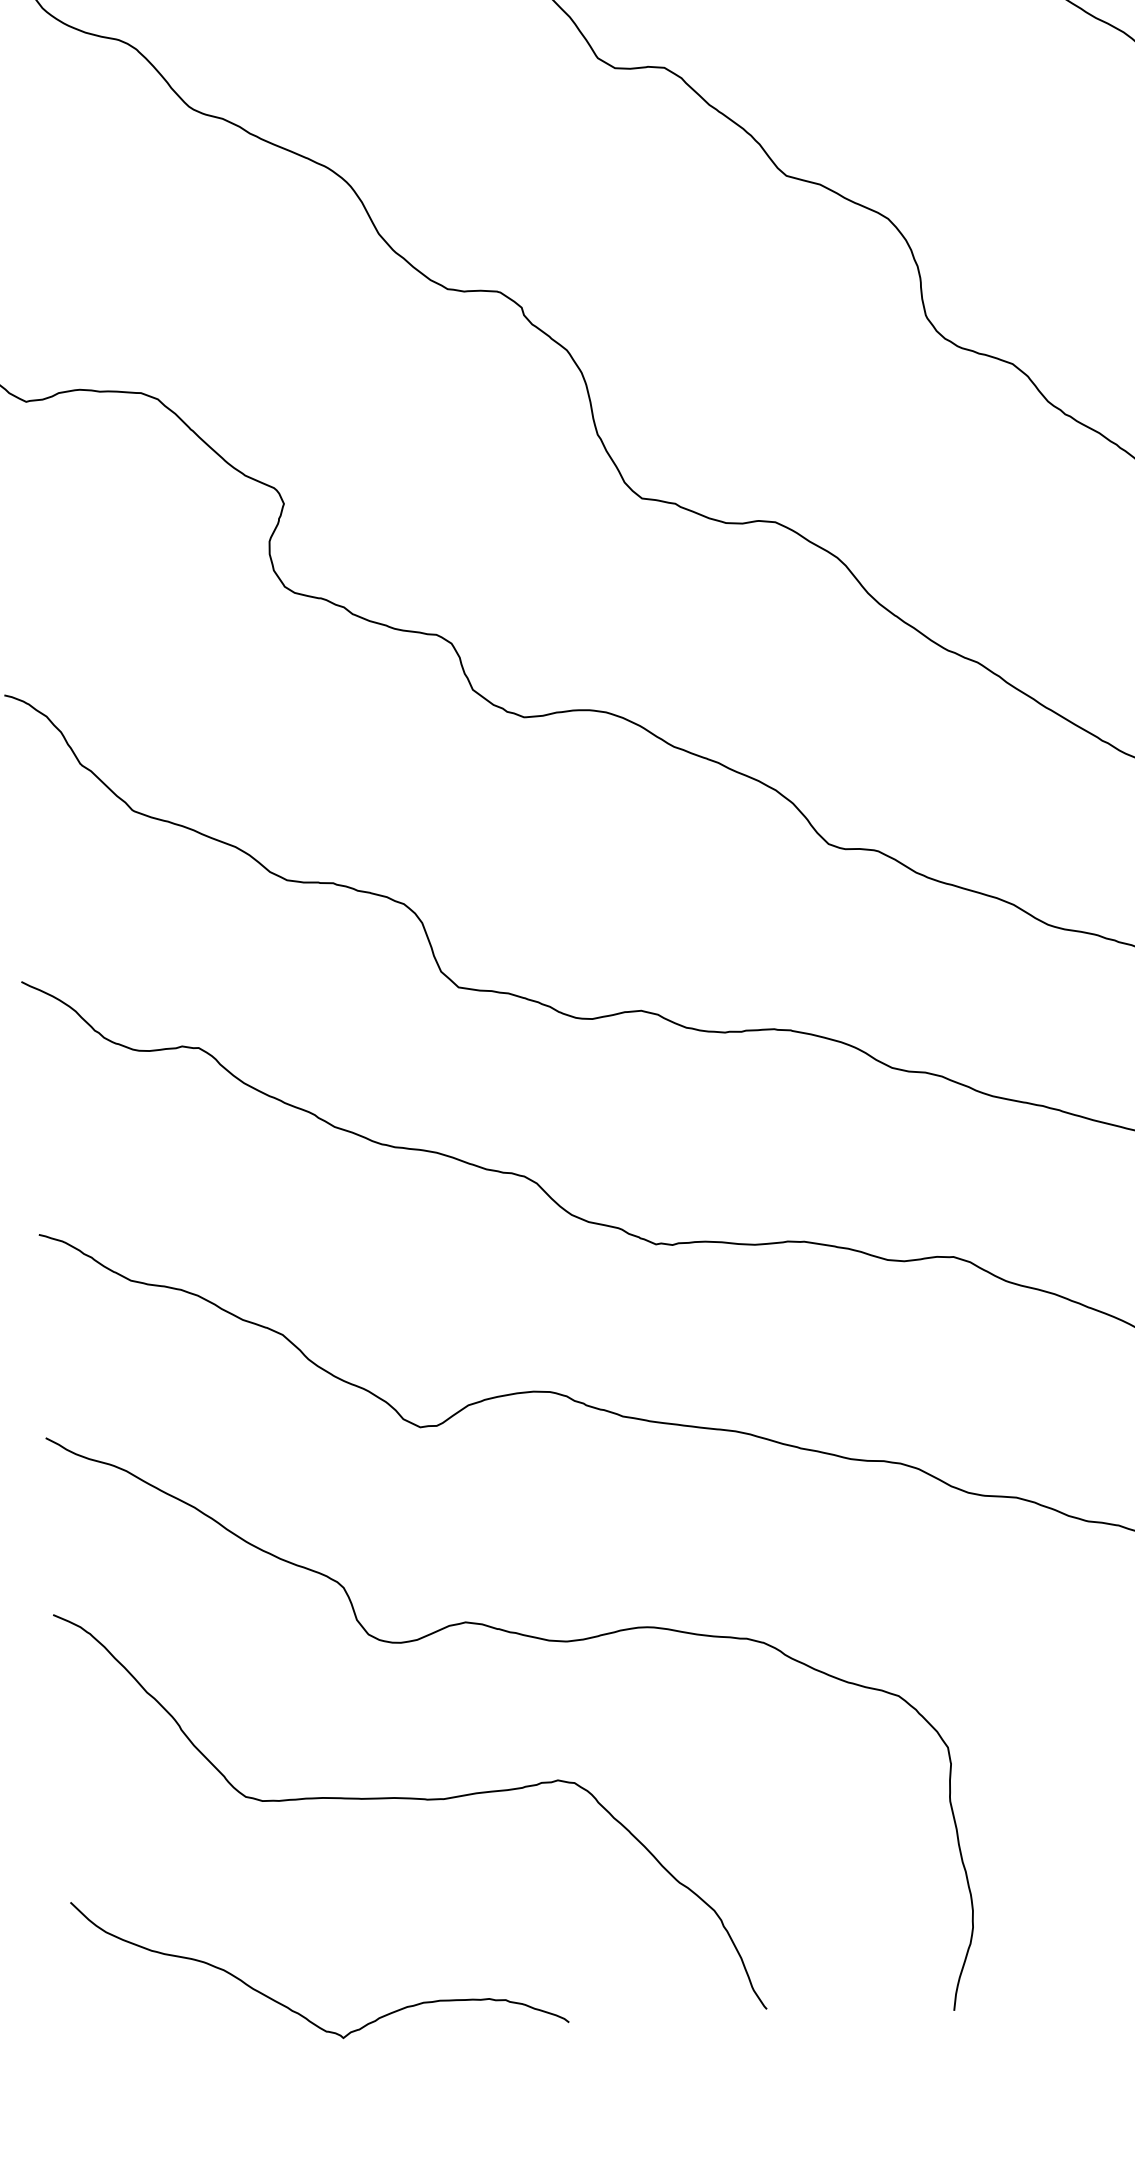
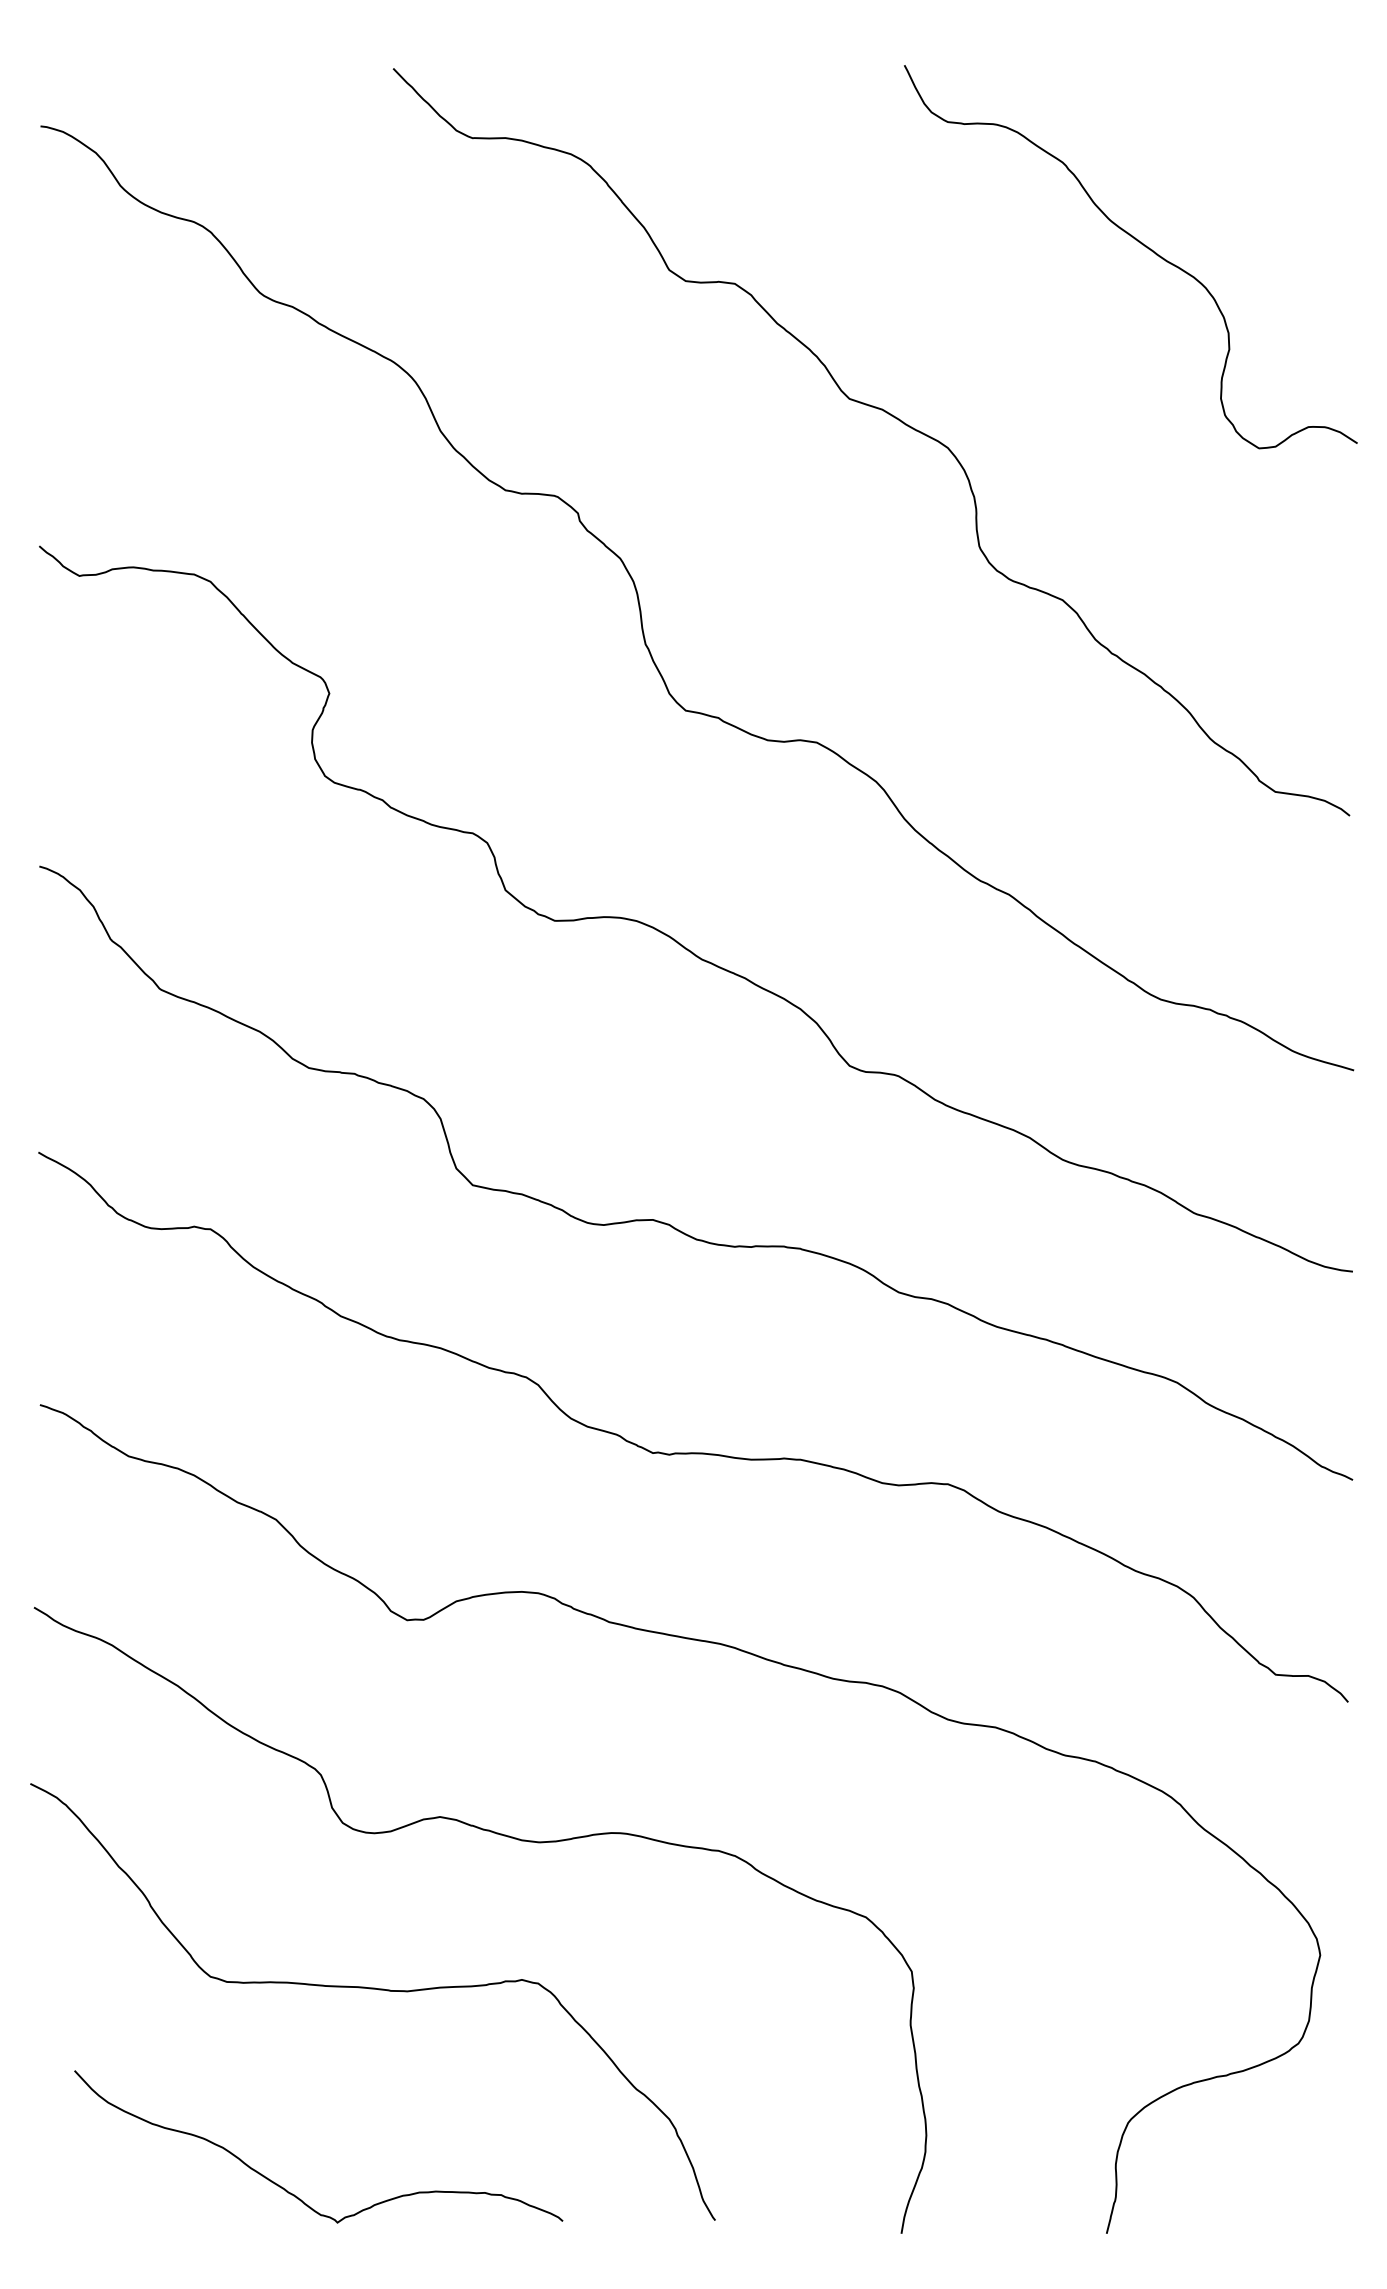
curve: (289, 2007) -> (285, 2188), moved

